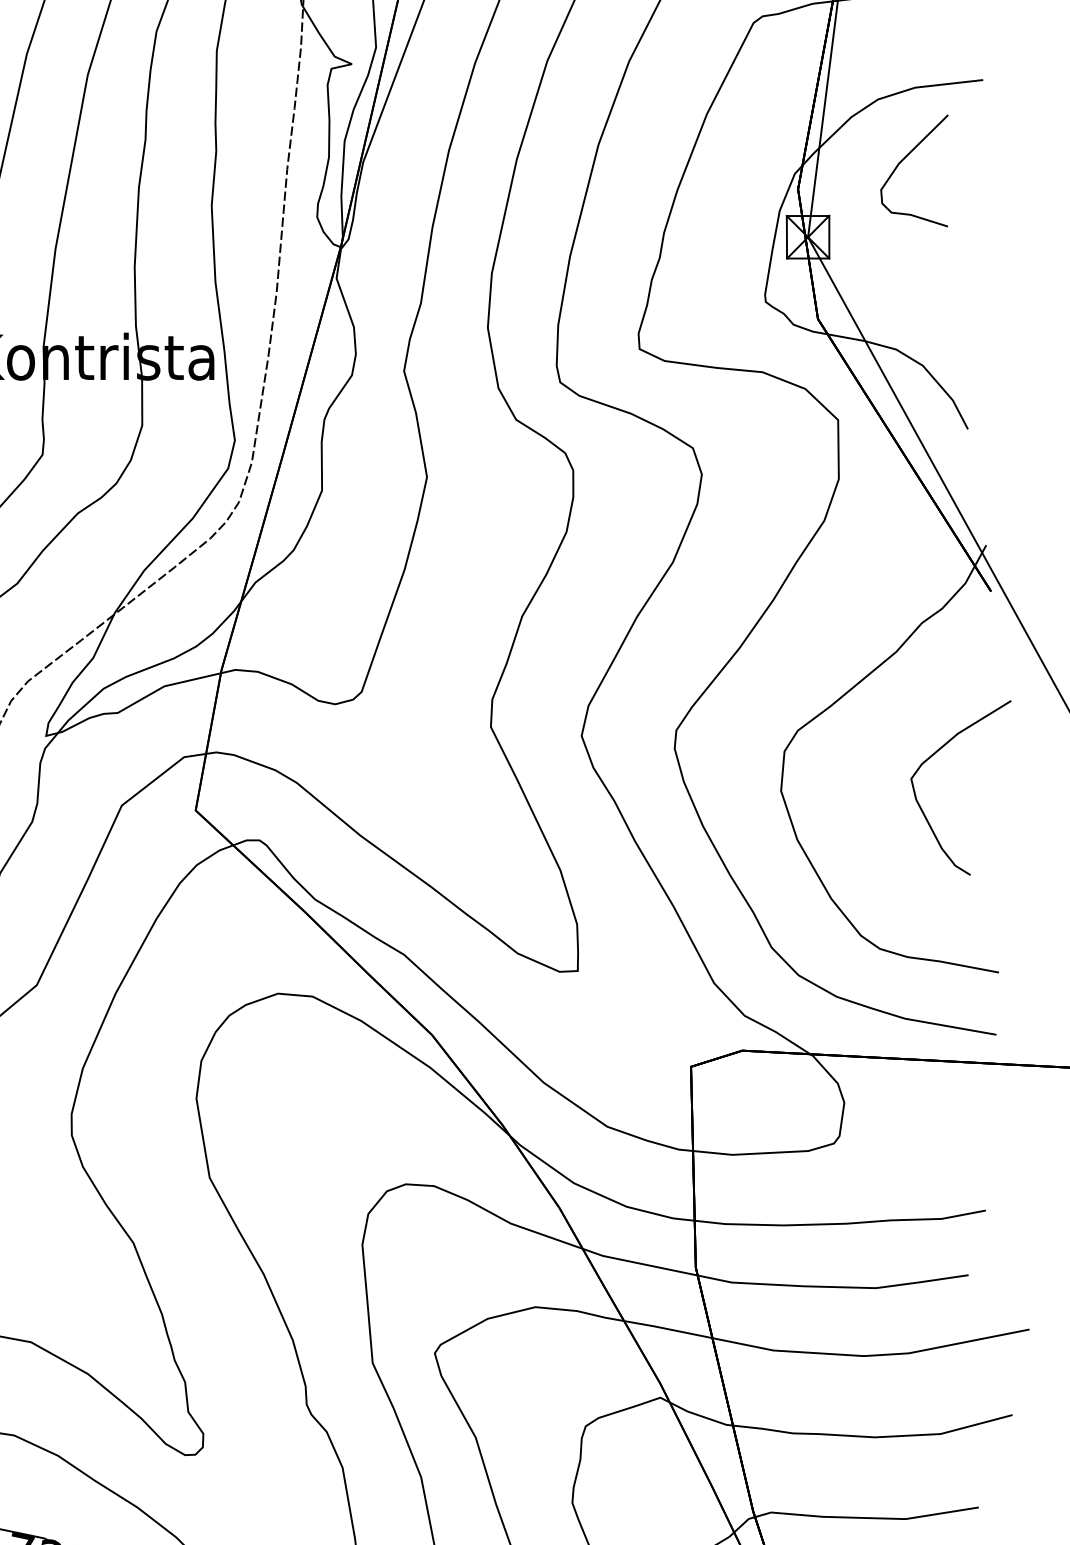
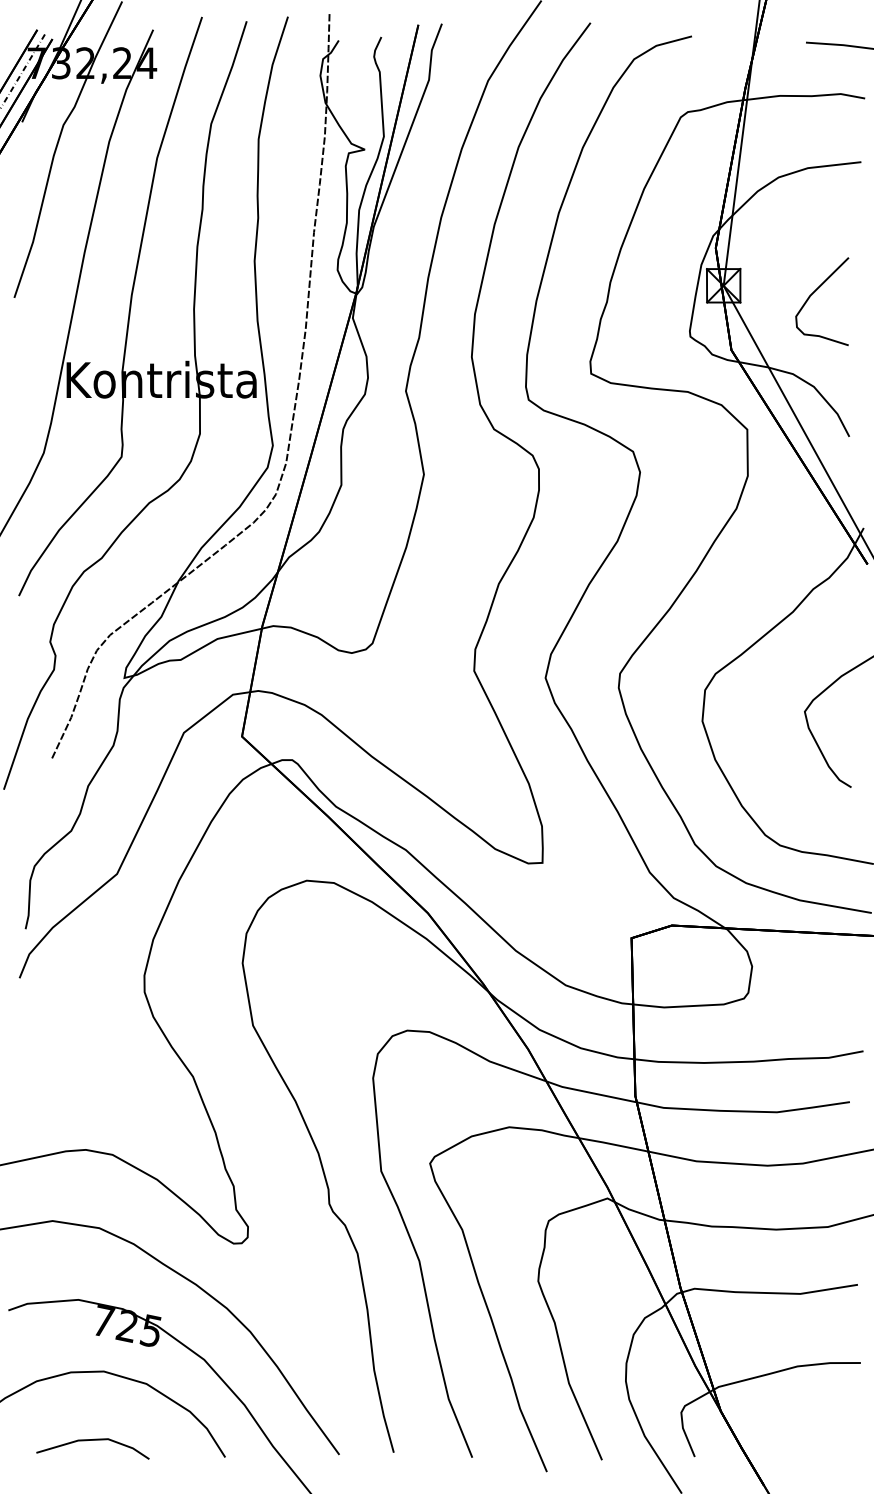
curve: (904, 159) -> (814, 292), moved

